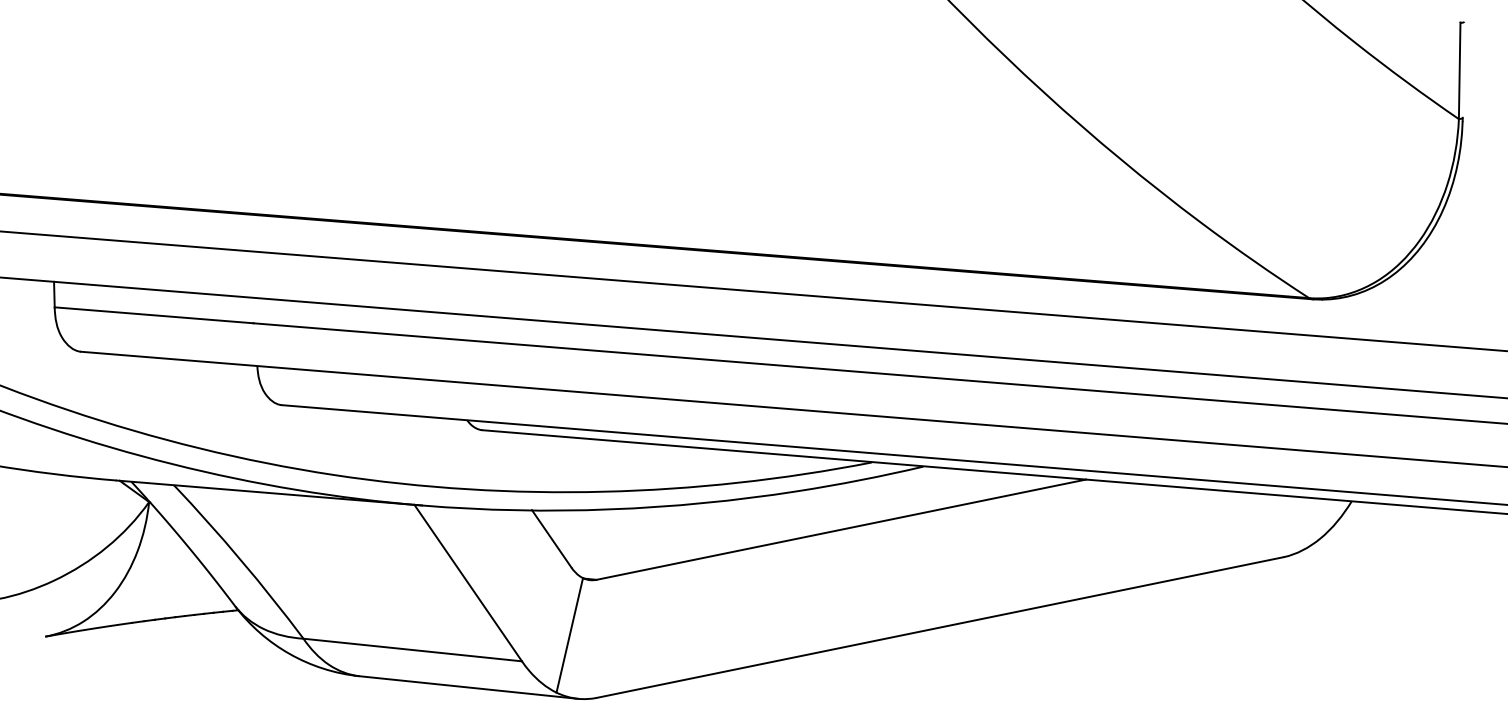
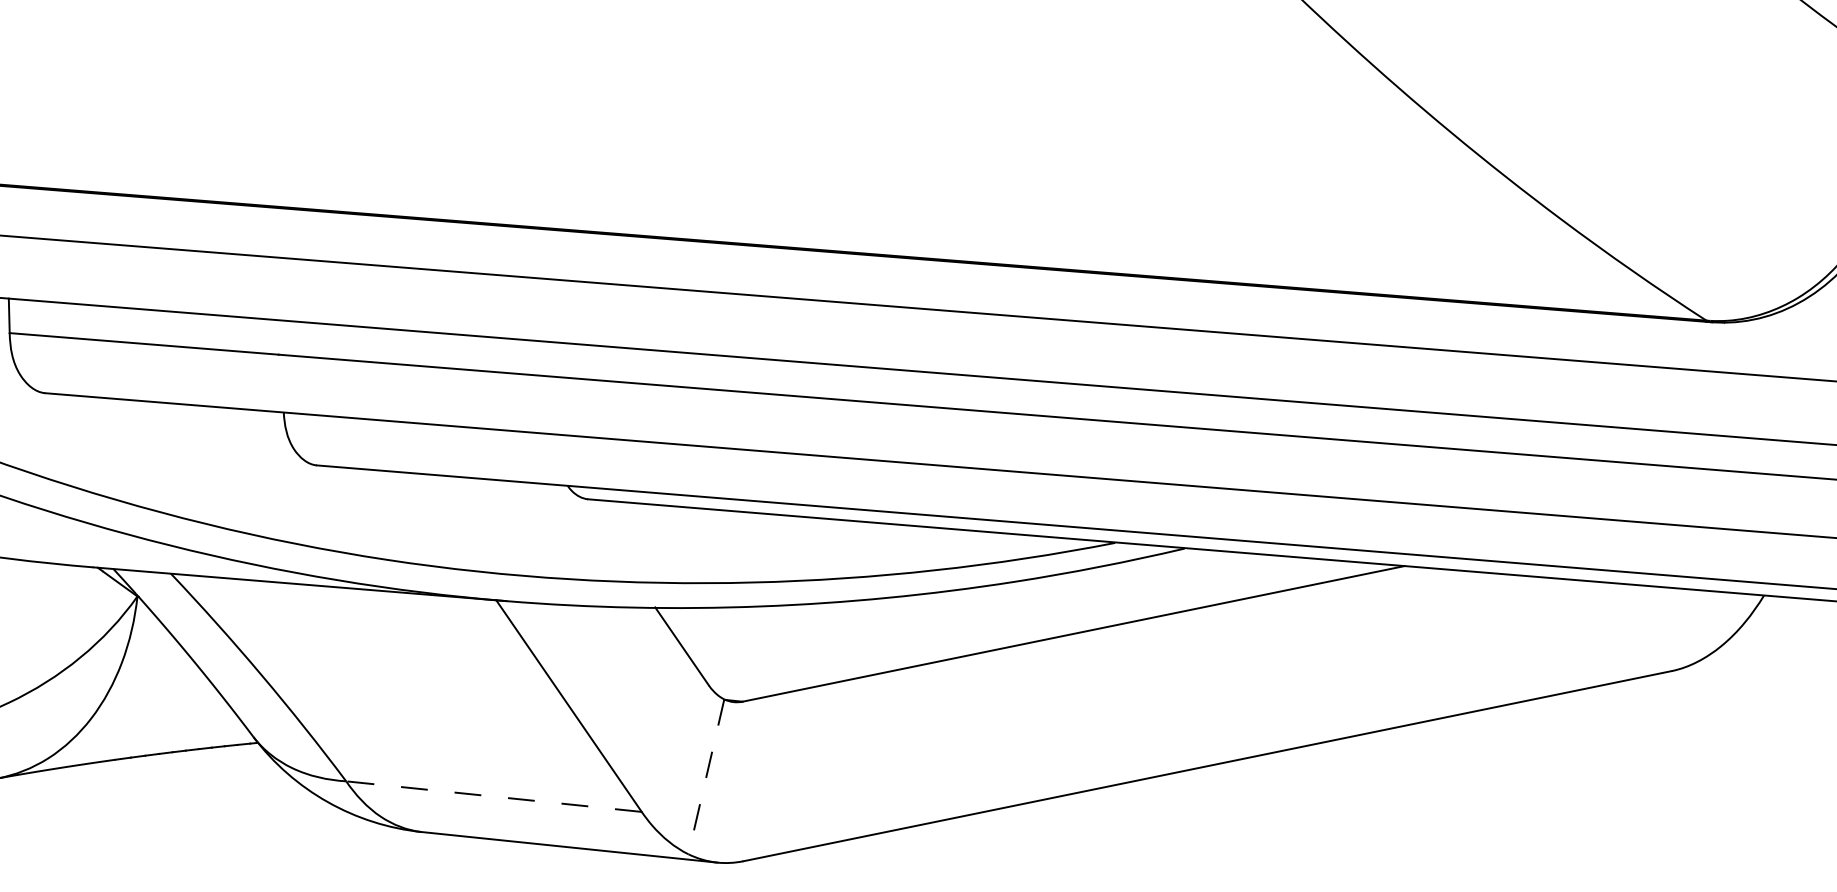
line: (569, 635) -> (706, 776), solid -> dashed
line: (412, 650) -> (493, 797), solid -> dashed

